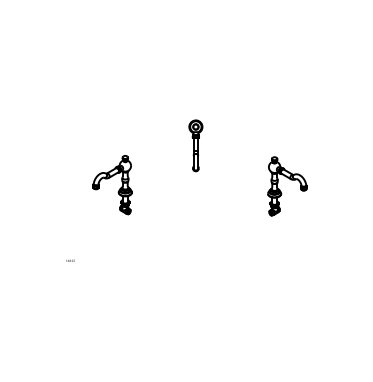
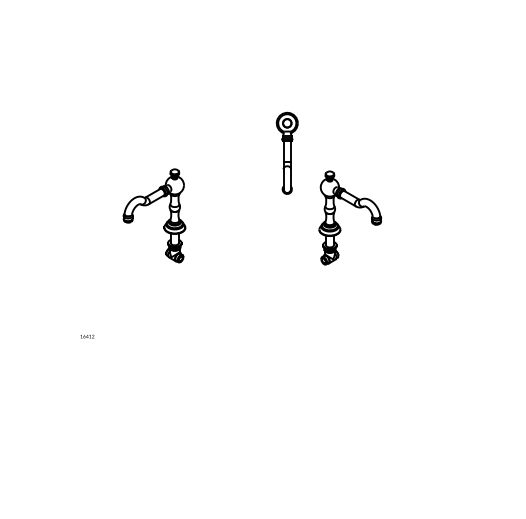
part: (291, 180) -> (356, 208), moved

